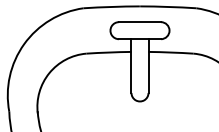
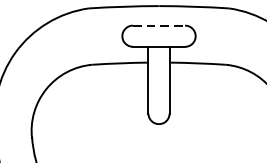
line: (140, 22) -> (159, 26), solid -> dashed

